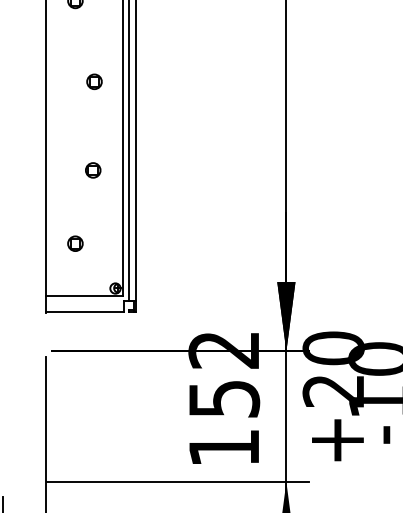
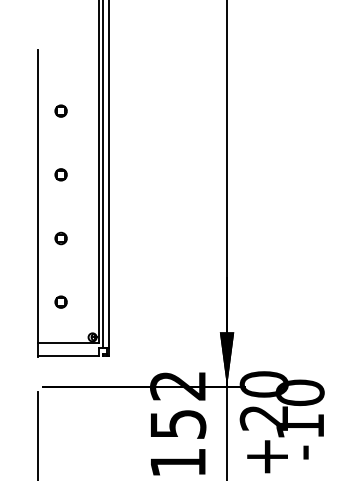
circle: (93, 81) -> (60, 174), moved
part: (92, 170) -> (60, 238), moved

